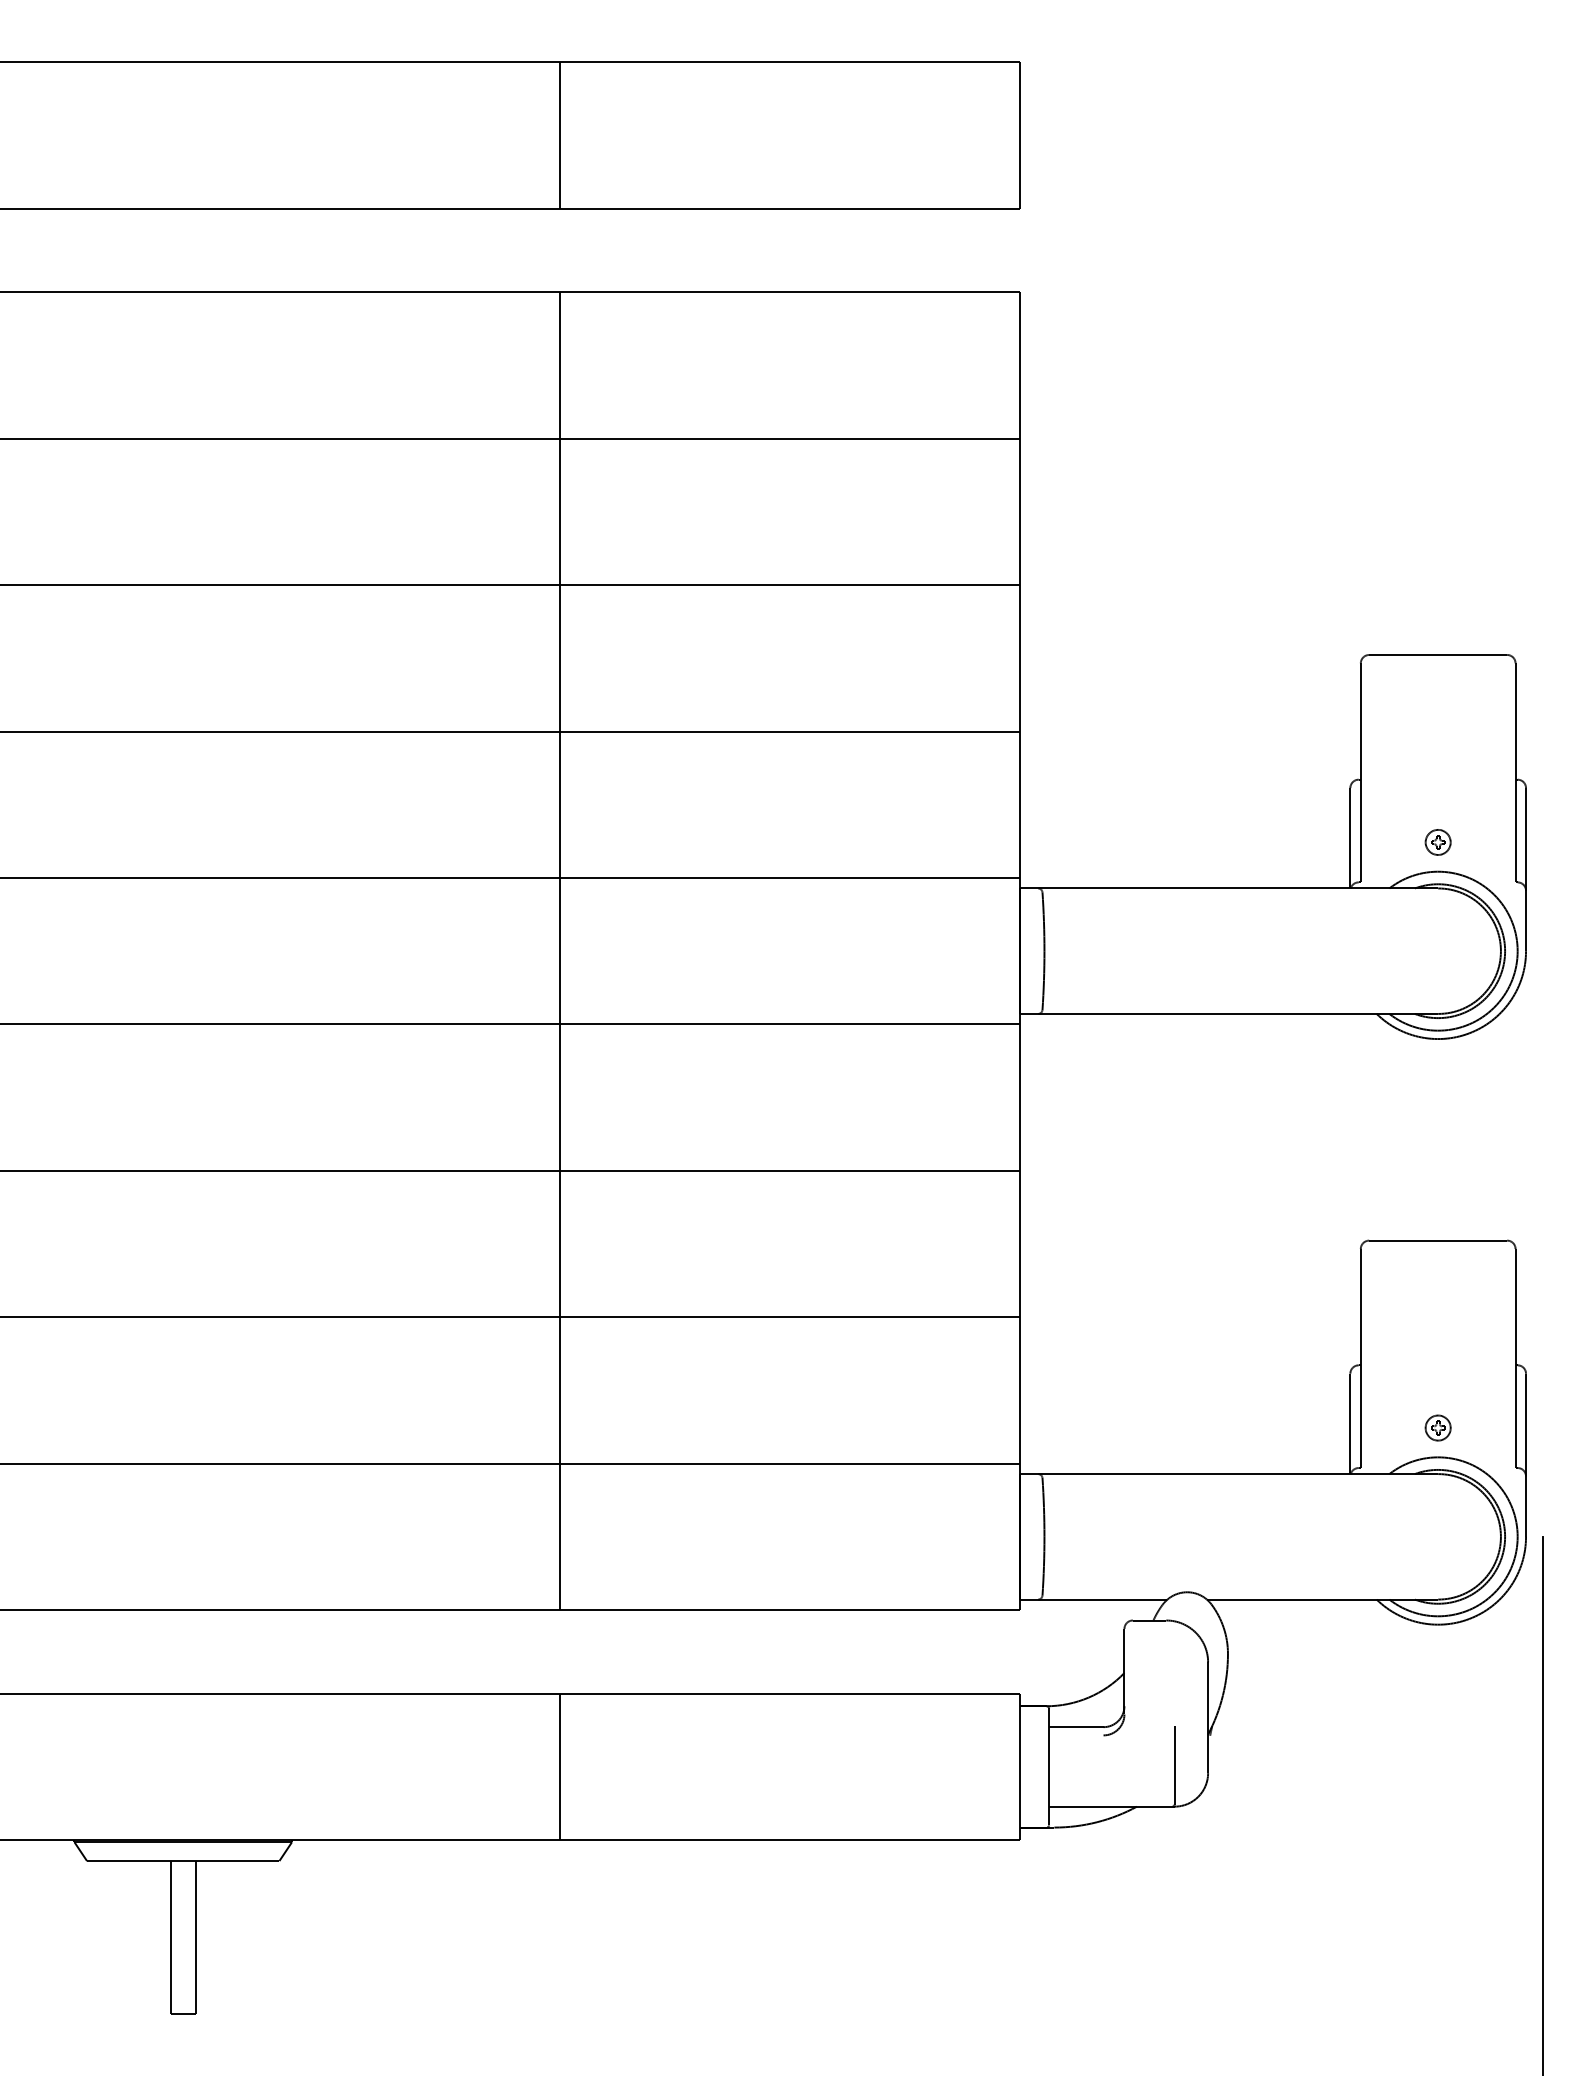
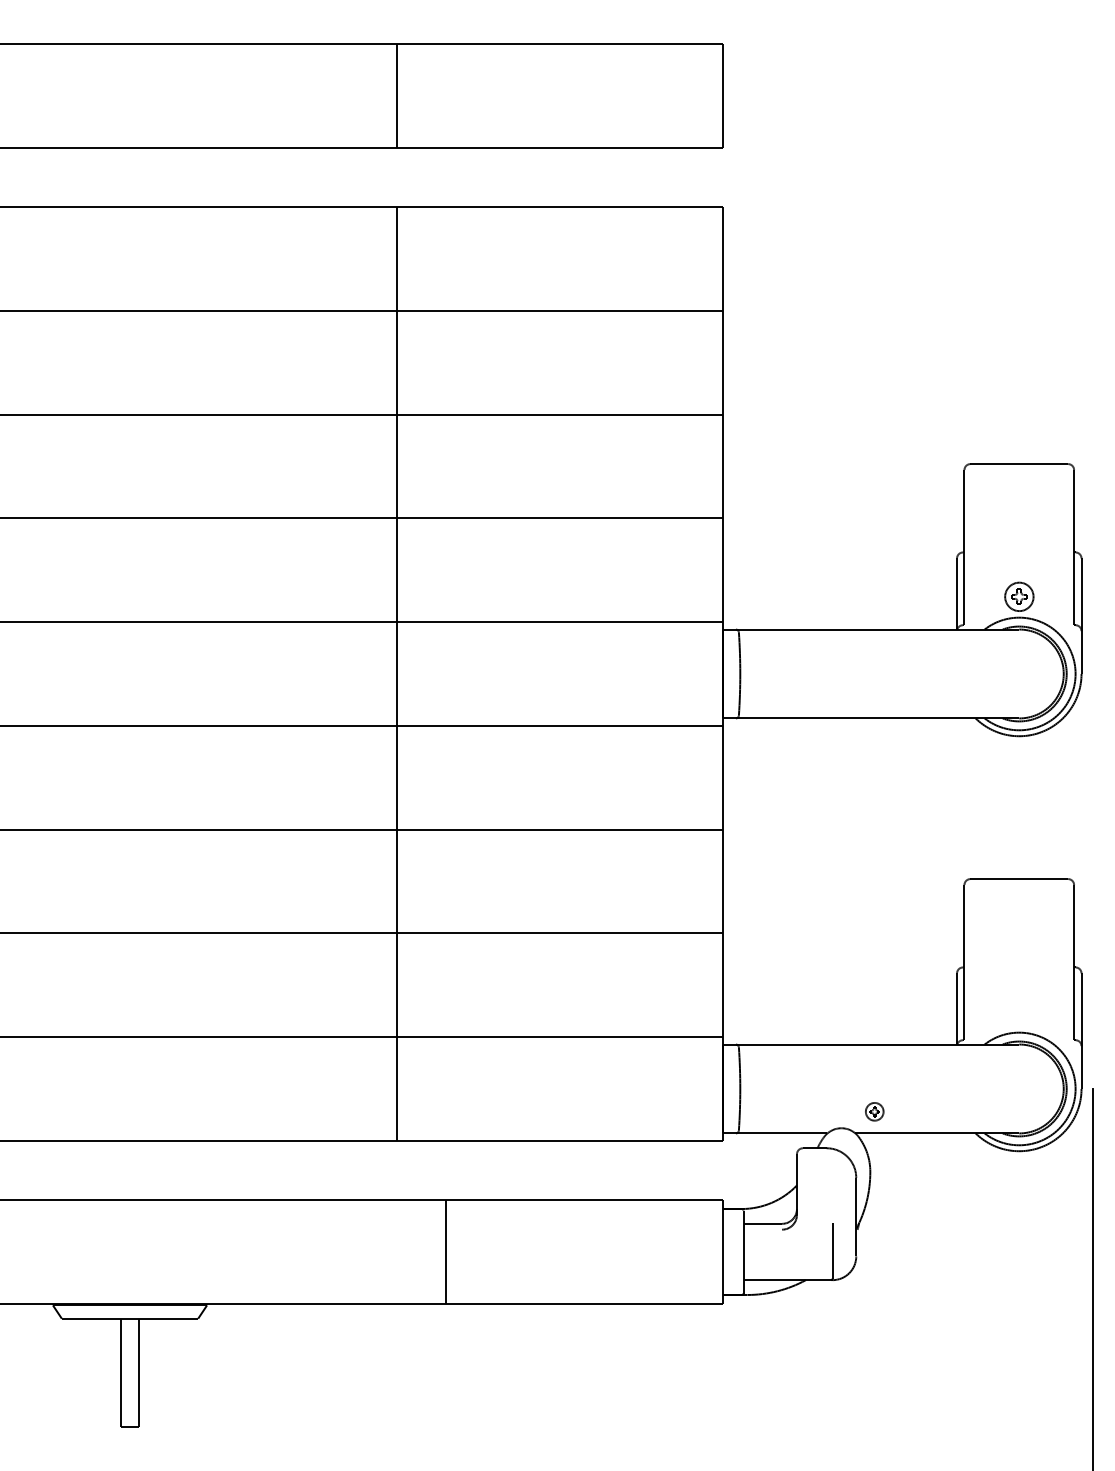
part: (1437, 842) -> (1018, 596), size x1.6
part: (1437, 1427) -> (874, 1111), moved
line: (559, 1766) -> (445, 1251), moved

